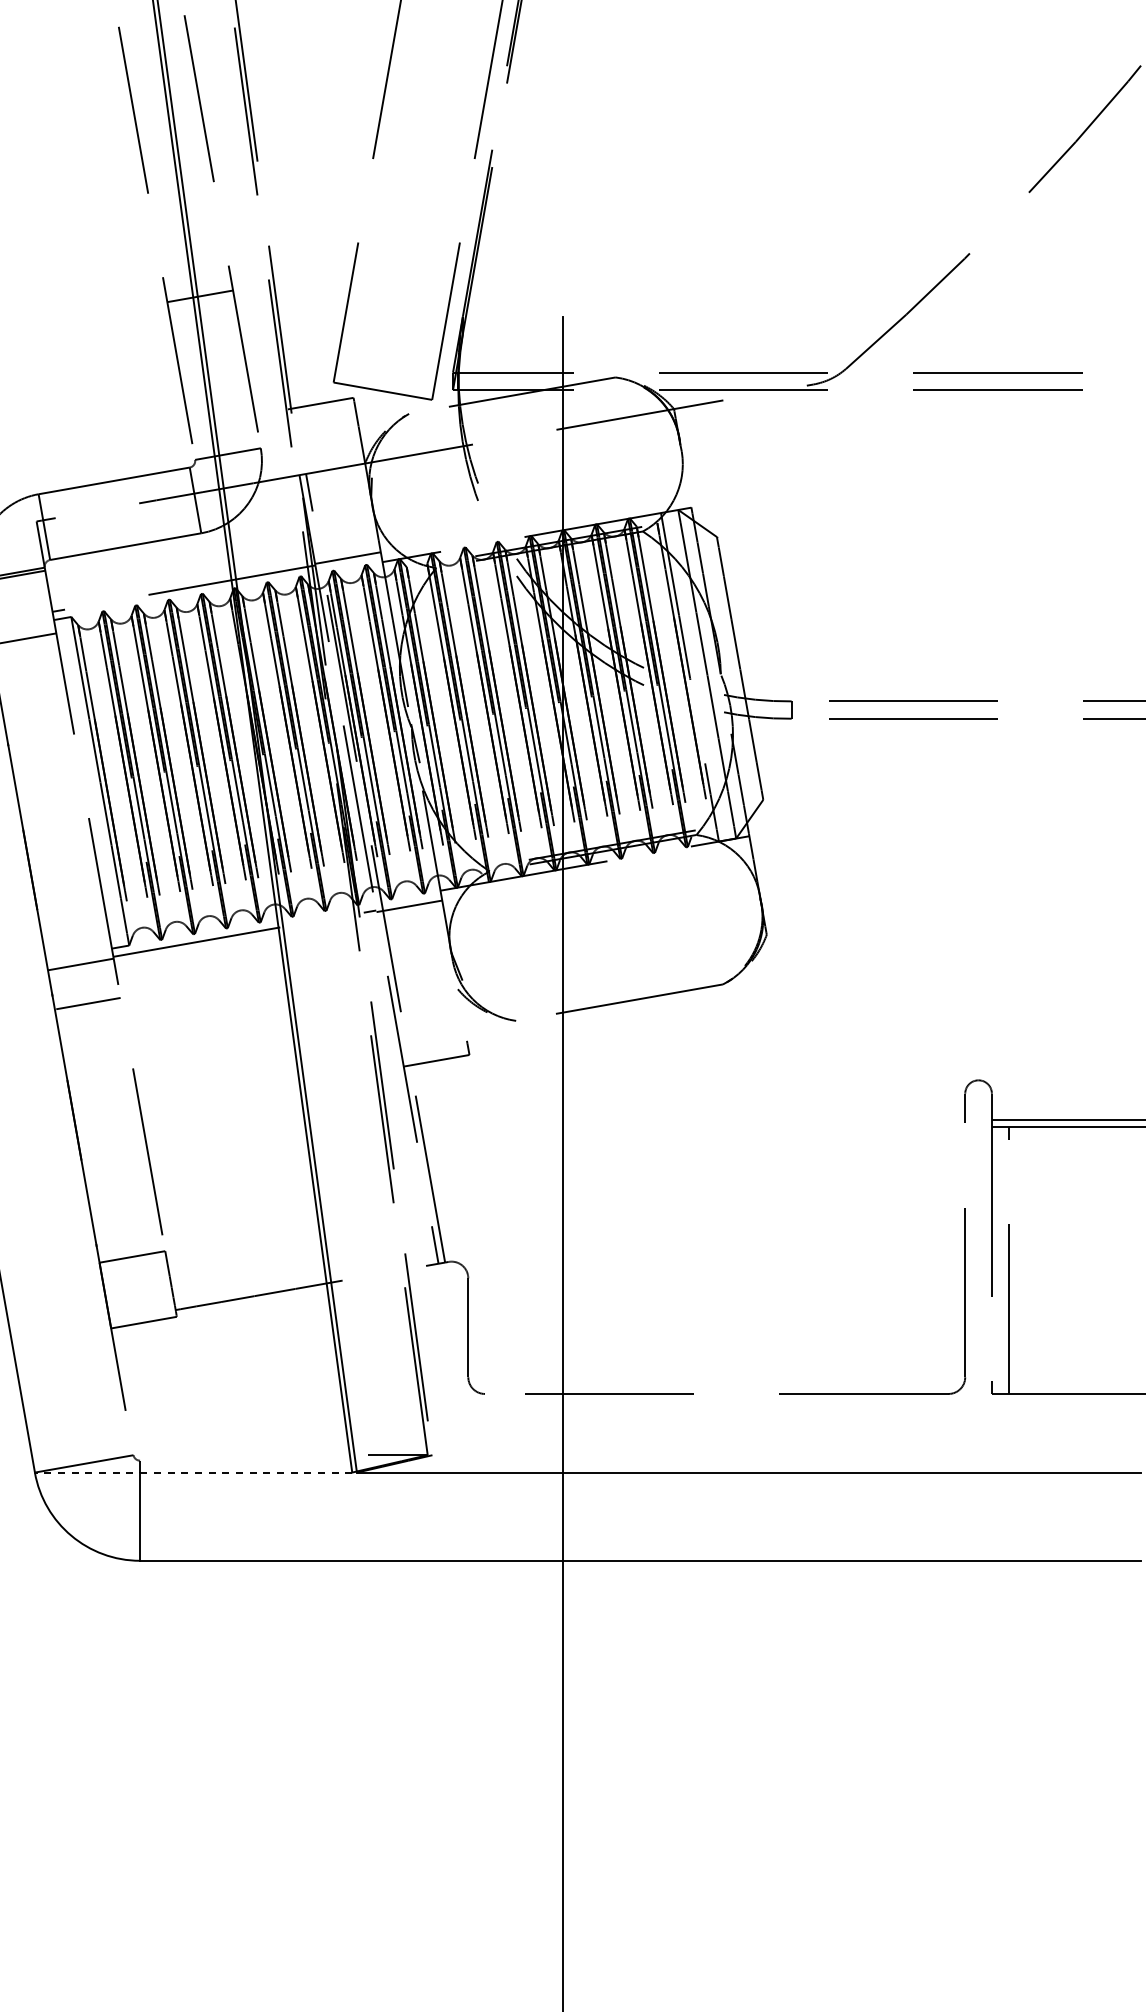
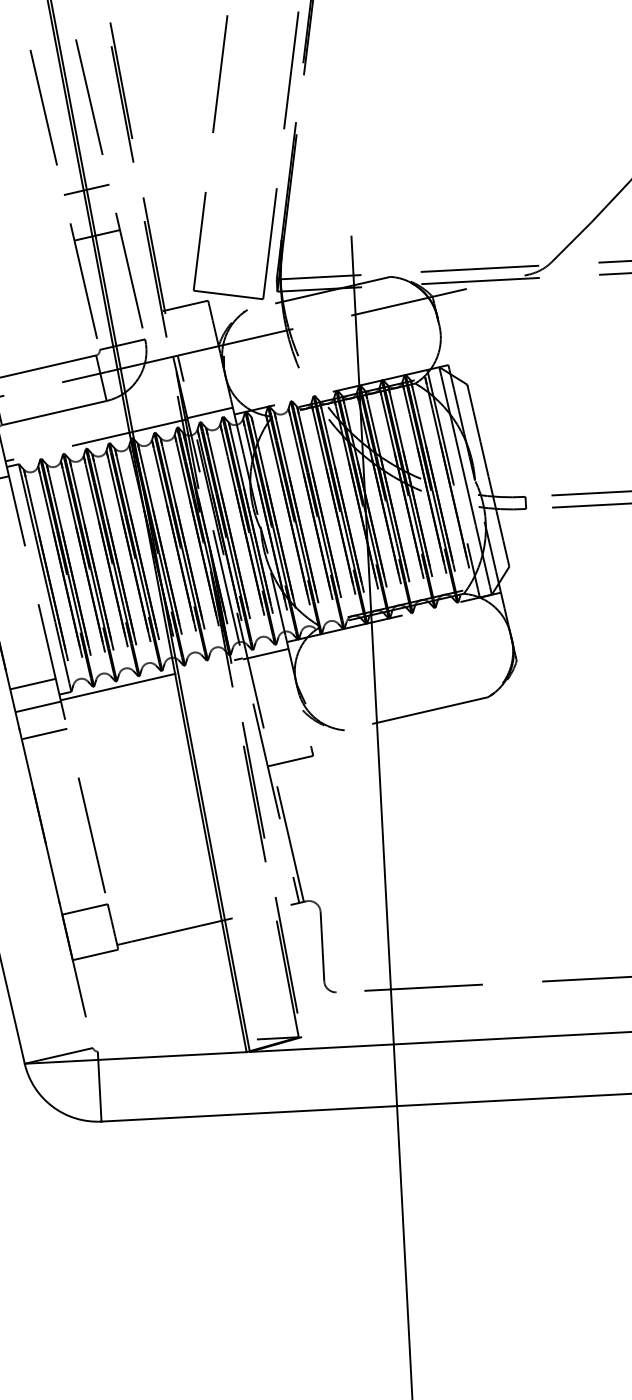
line: (188, 230) -> (86, 189), added
line: (74, 931) -> (32, 684), added
line: (193, 1472) -> (135, 1057), dashed -> solid

